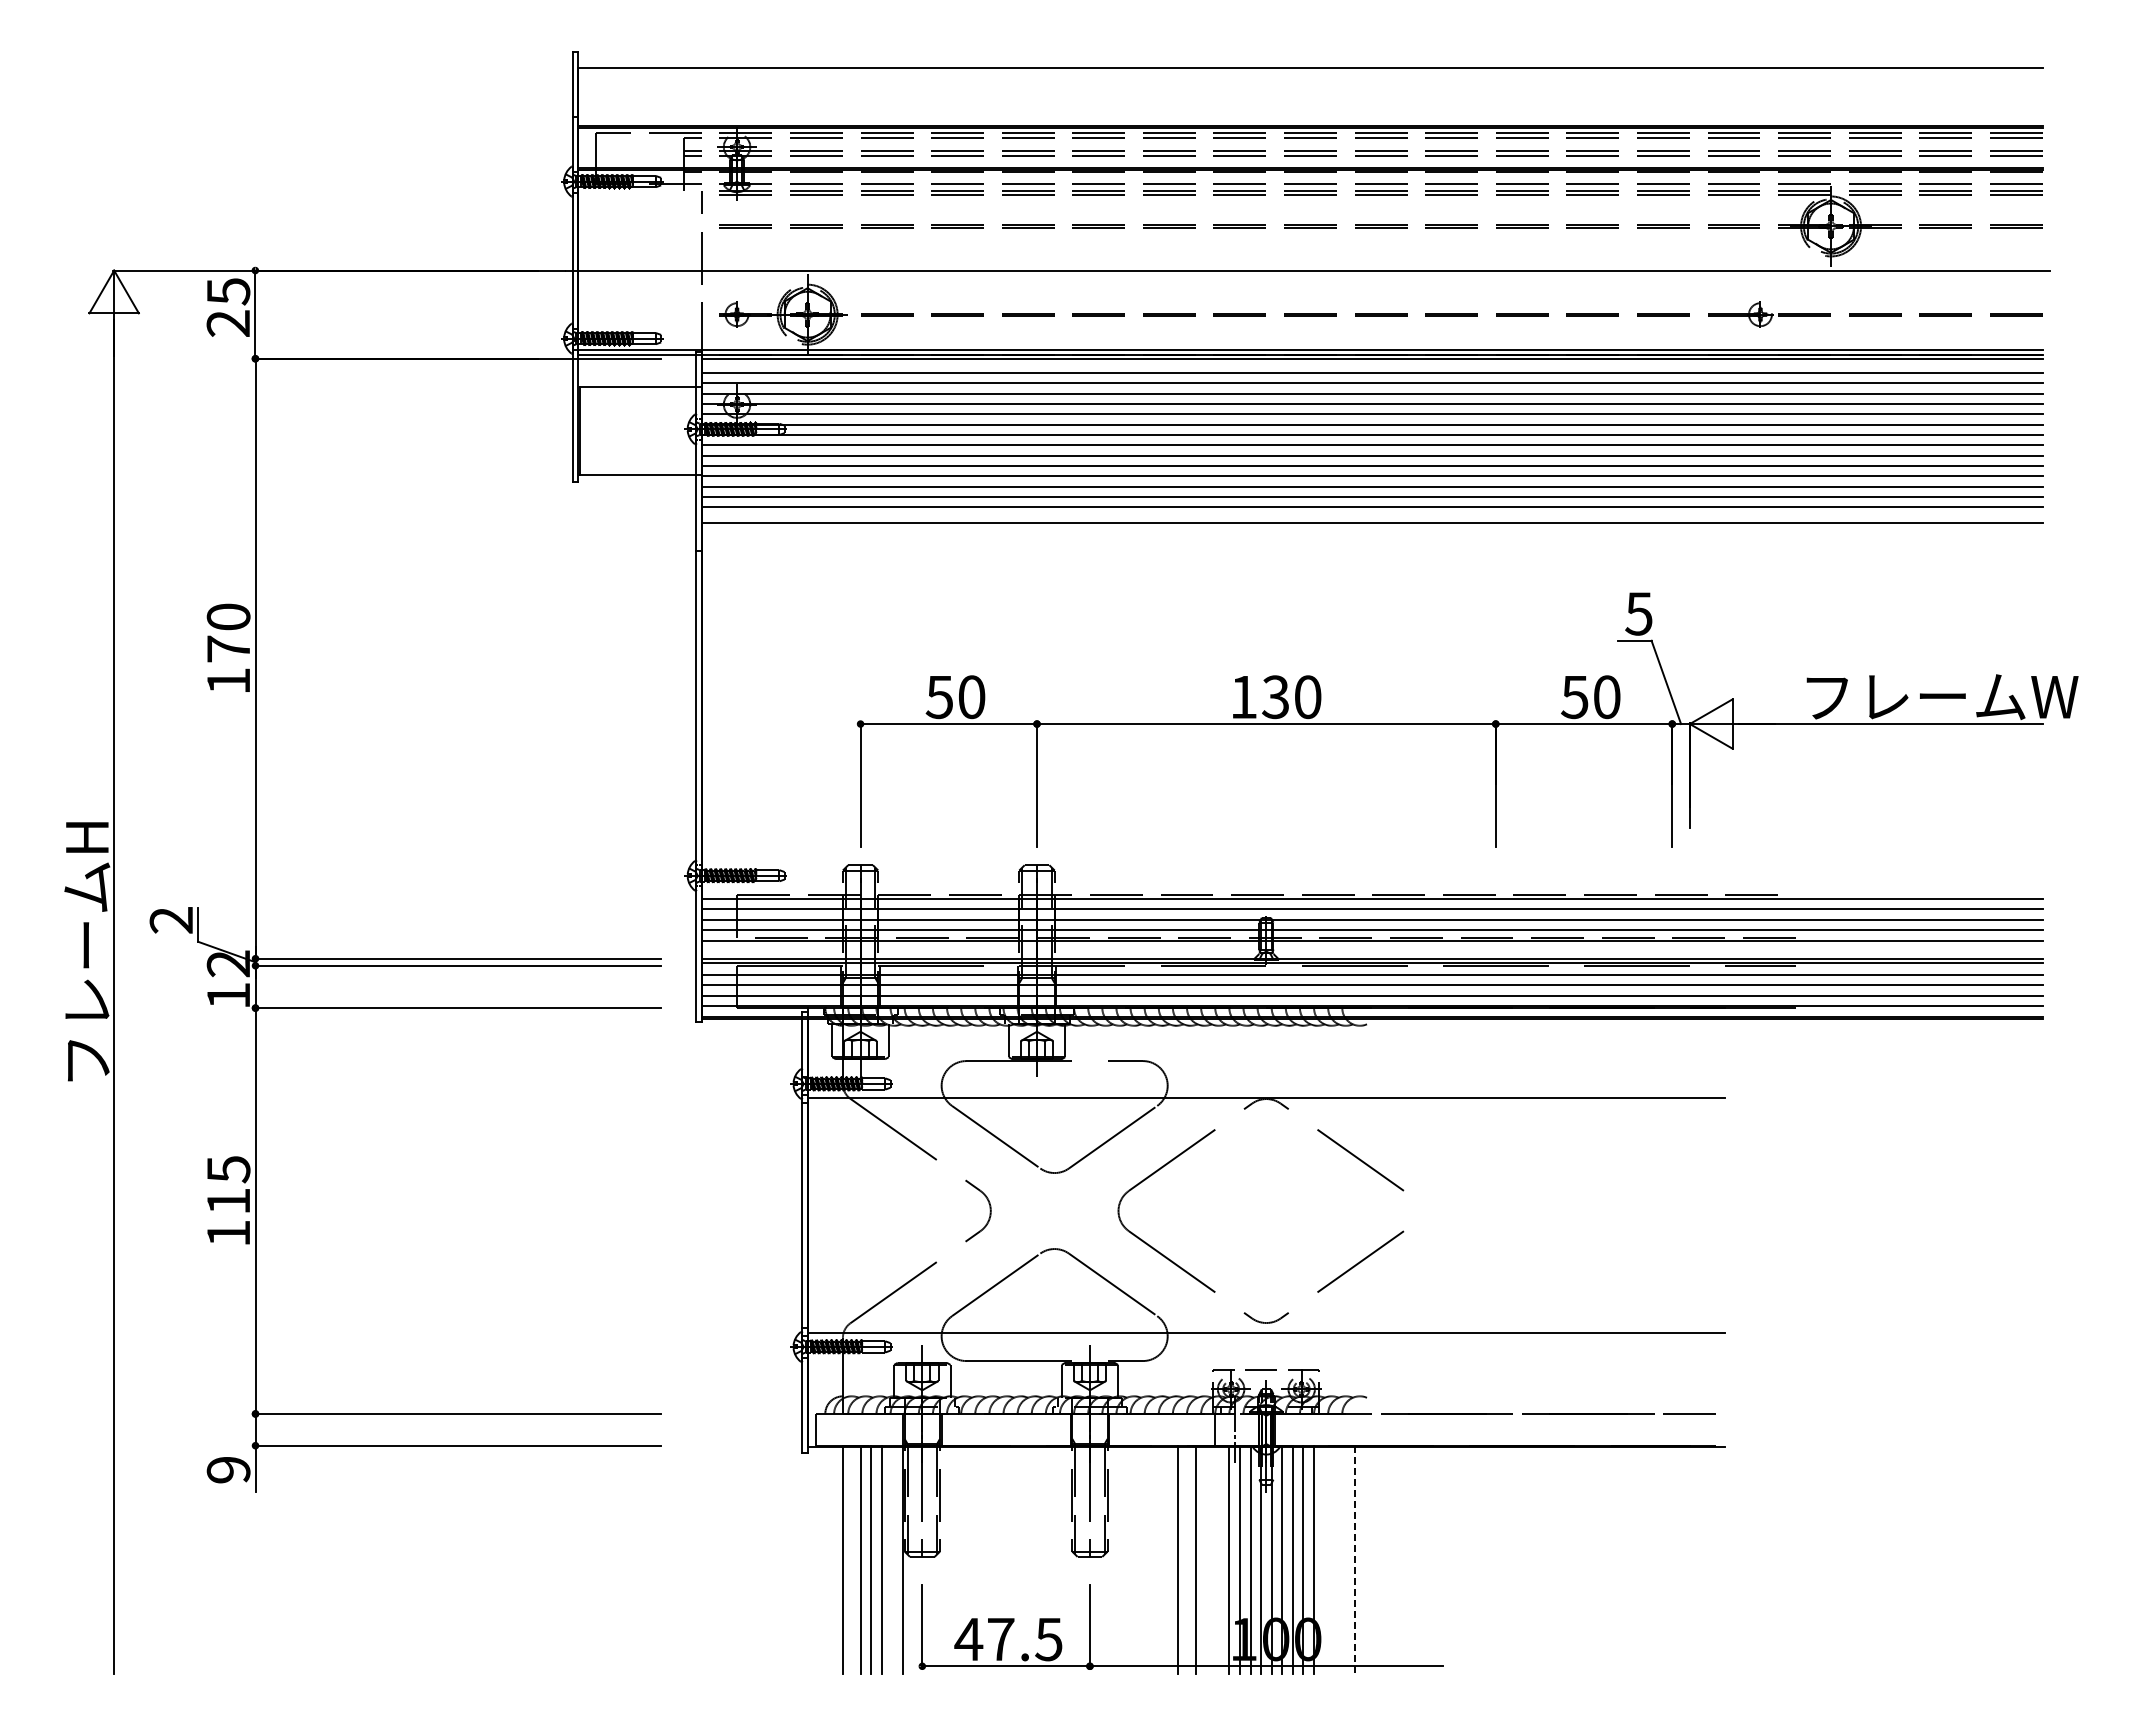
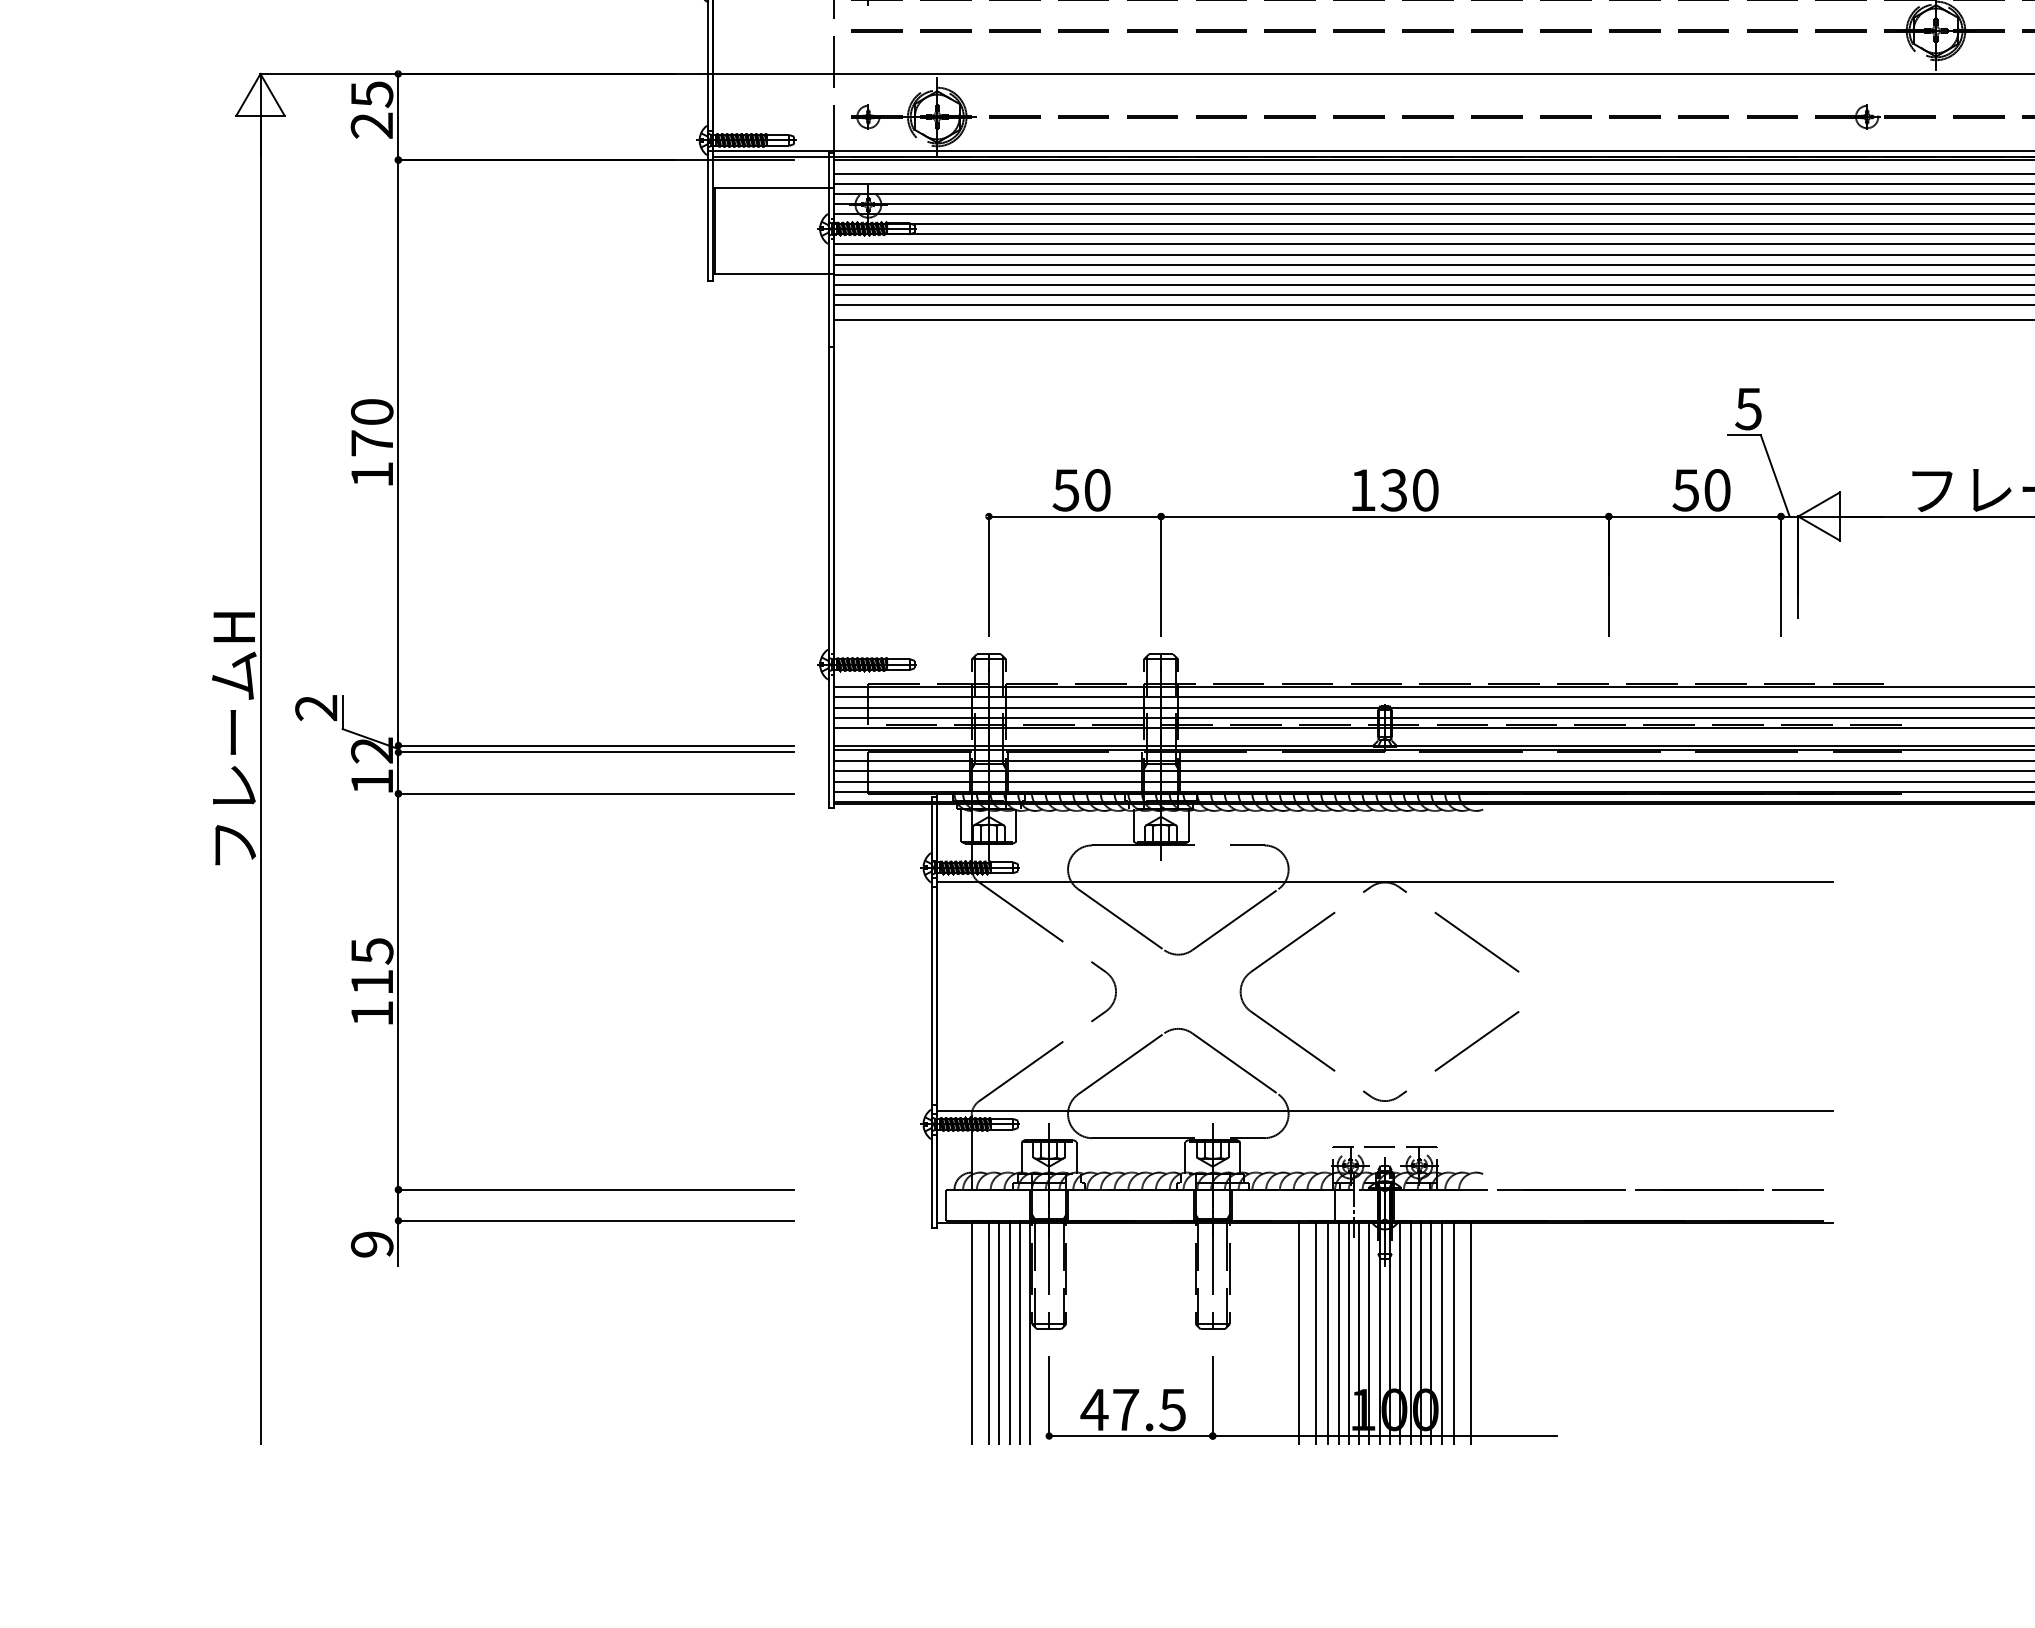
line: (892, 1559) -> (1020, 1331), added
line: (1208, 1559) -> (1328, 1331), added
line: (1218, 1559) -> (1338, 1331), added
line: (1324, 1559) -> (1441, 1331), added
line: (1336, 1559) -> (1453, 1331), added
line: (1354, 1560) -> (1470, 1332), dashed -> solid

